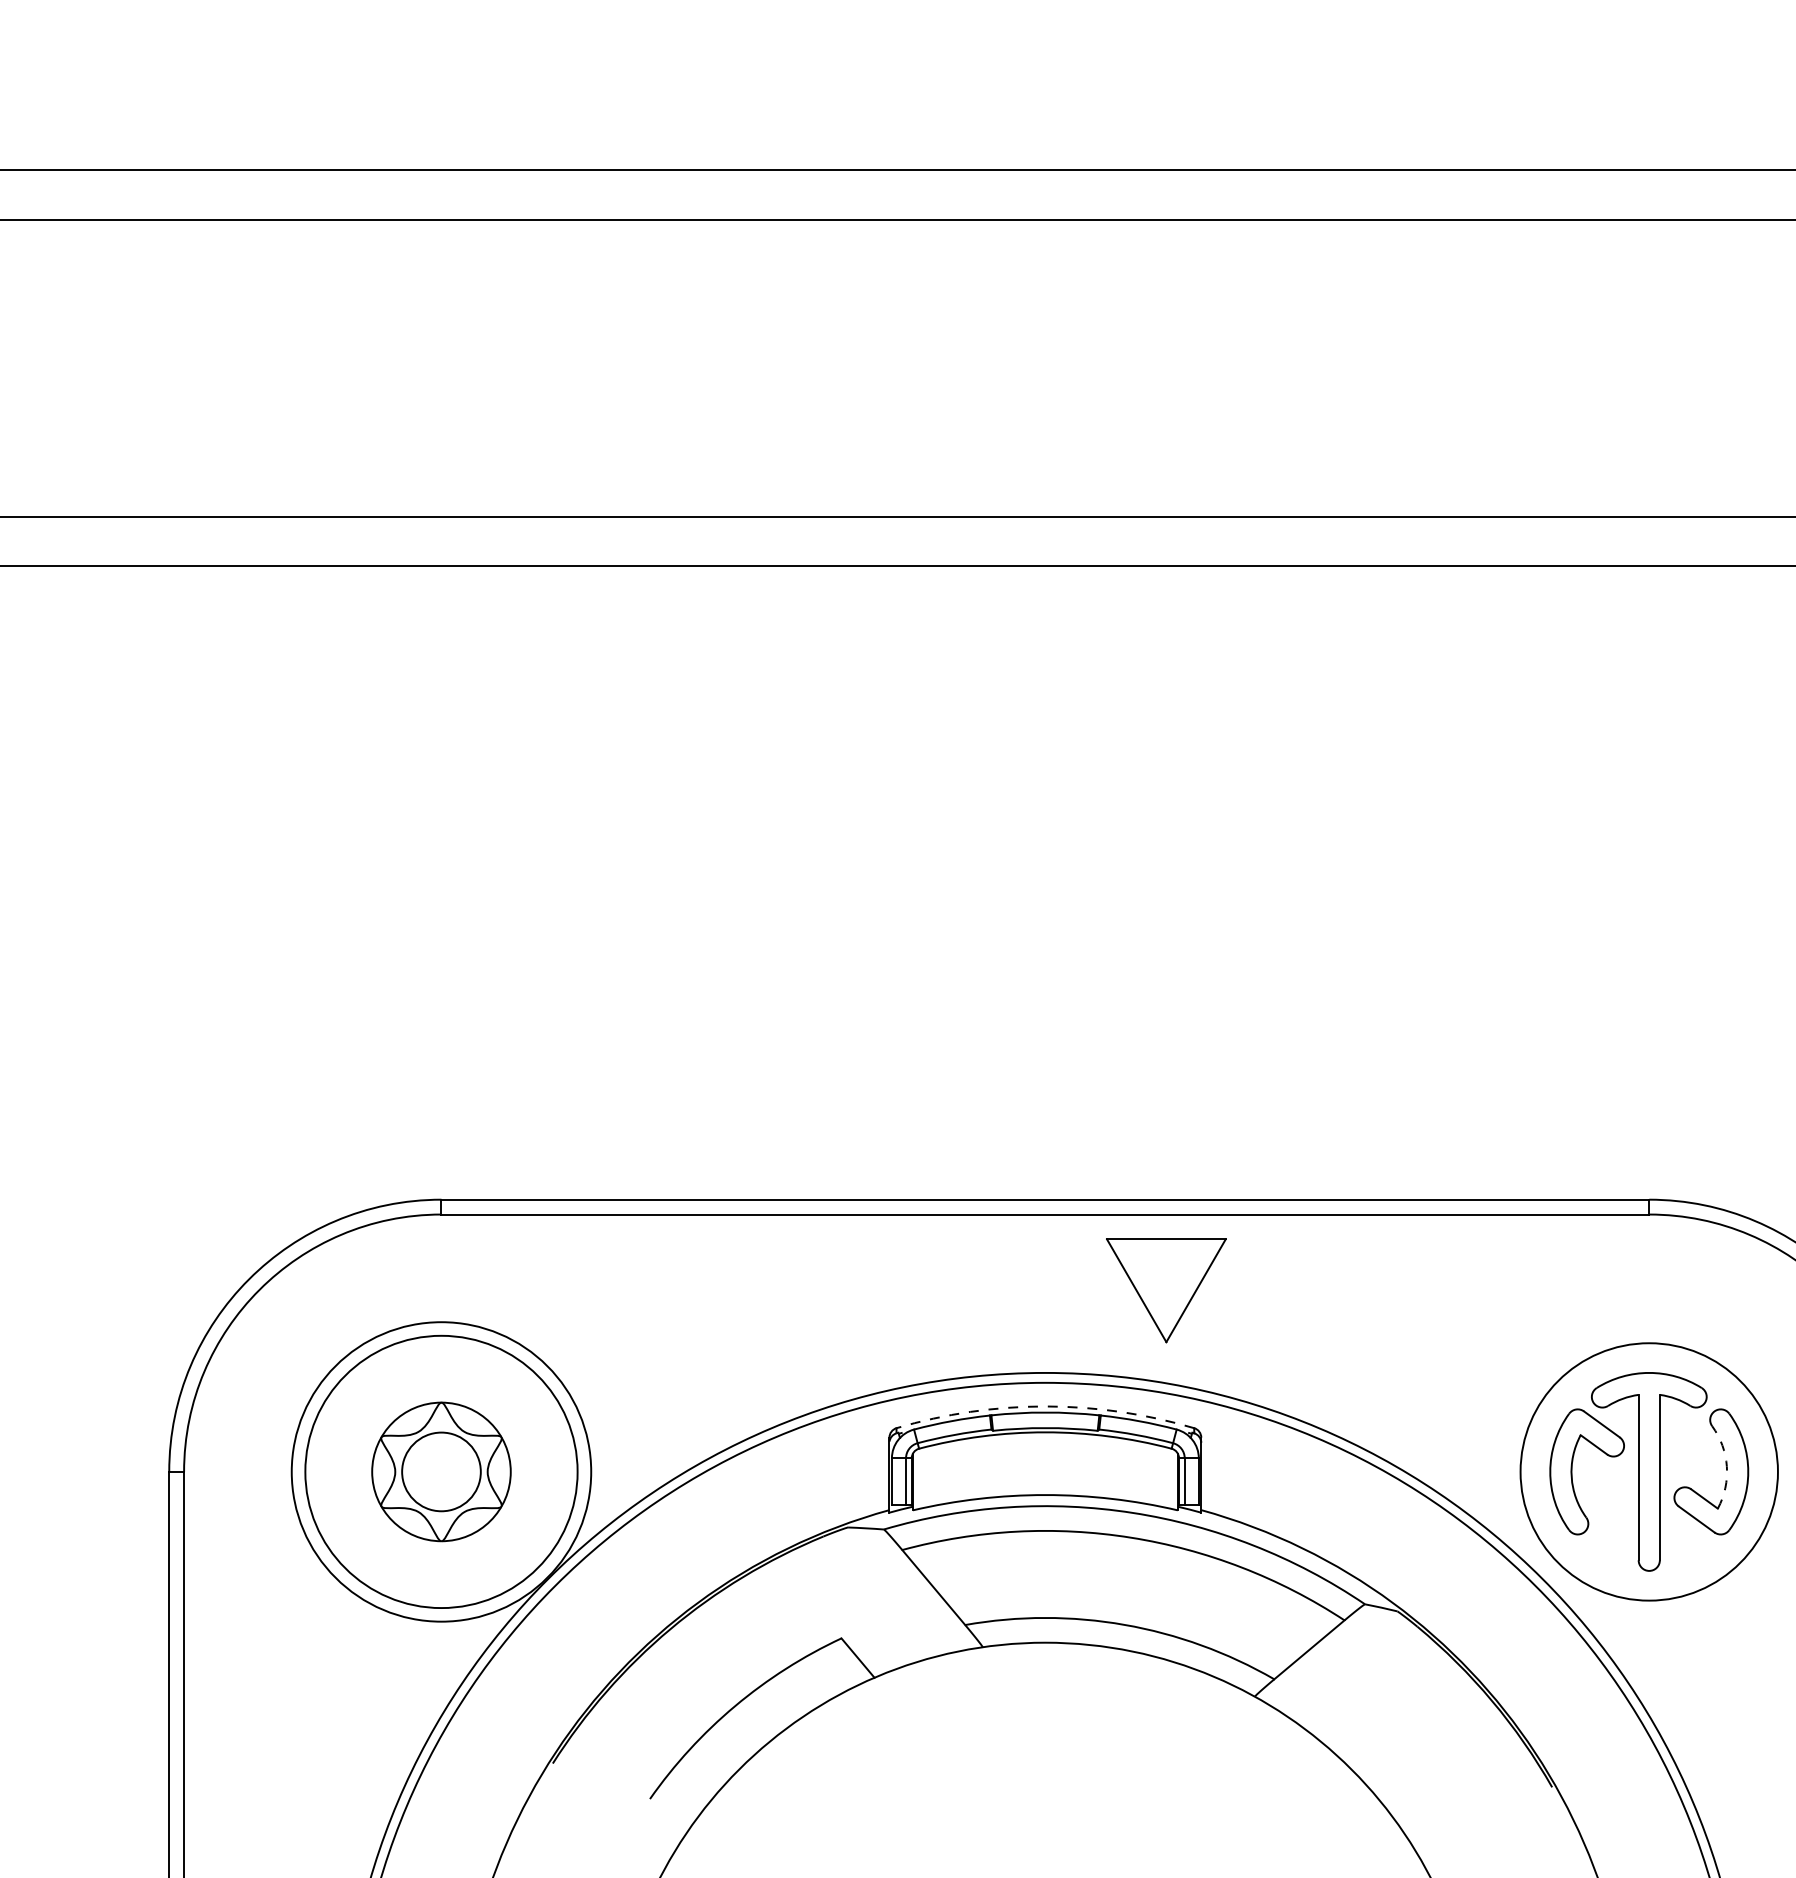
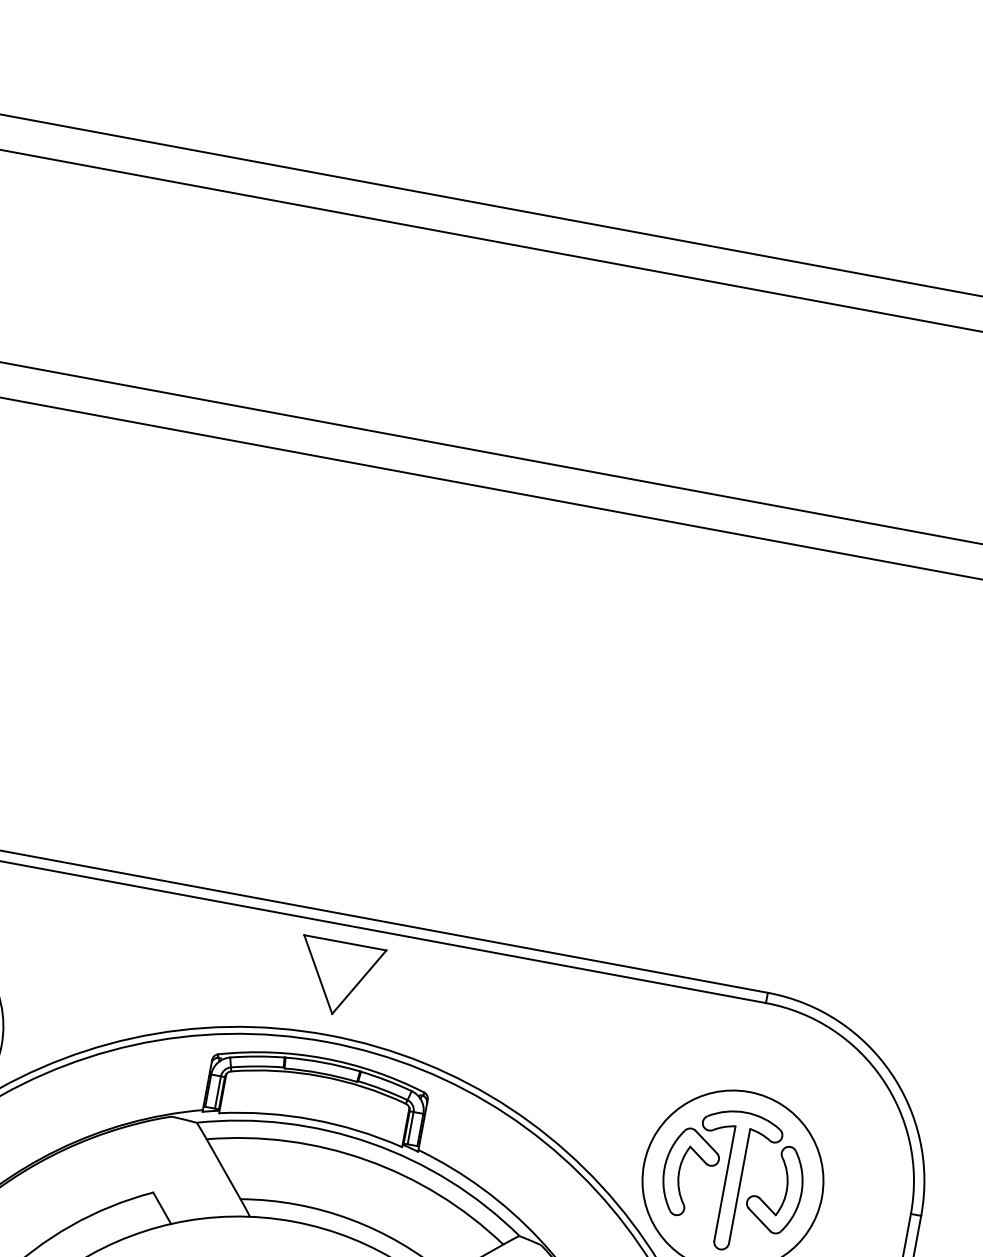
part: (1166, 1290) -> (338, 978), moved
arc: (1045, 1406) -> (324, 1058), dashed -> solid
arc: (1726, 1466) -> (787, 1187), dashed -> solid

